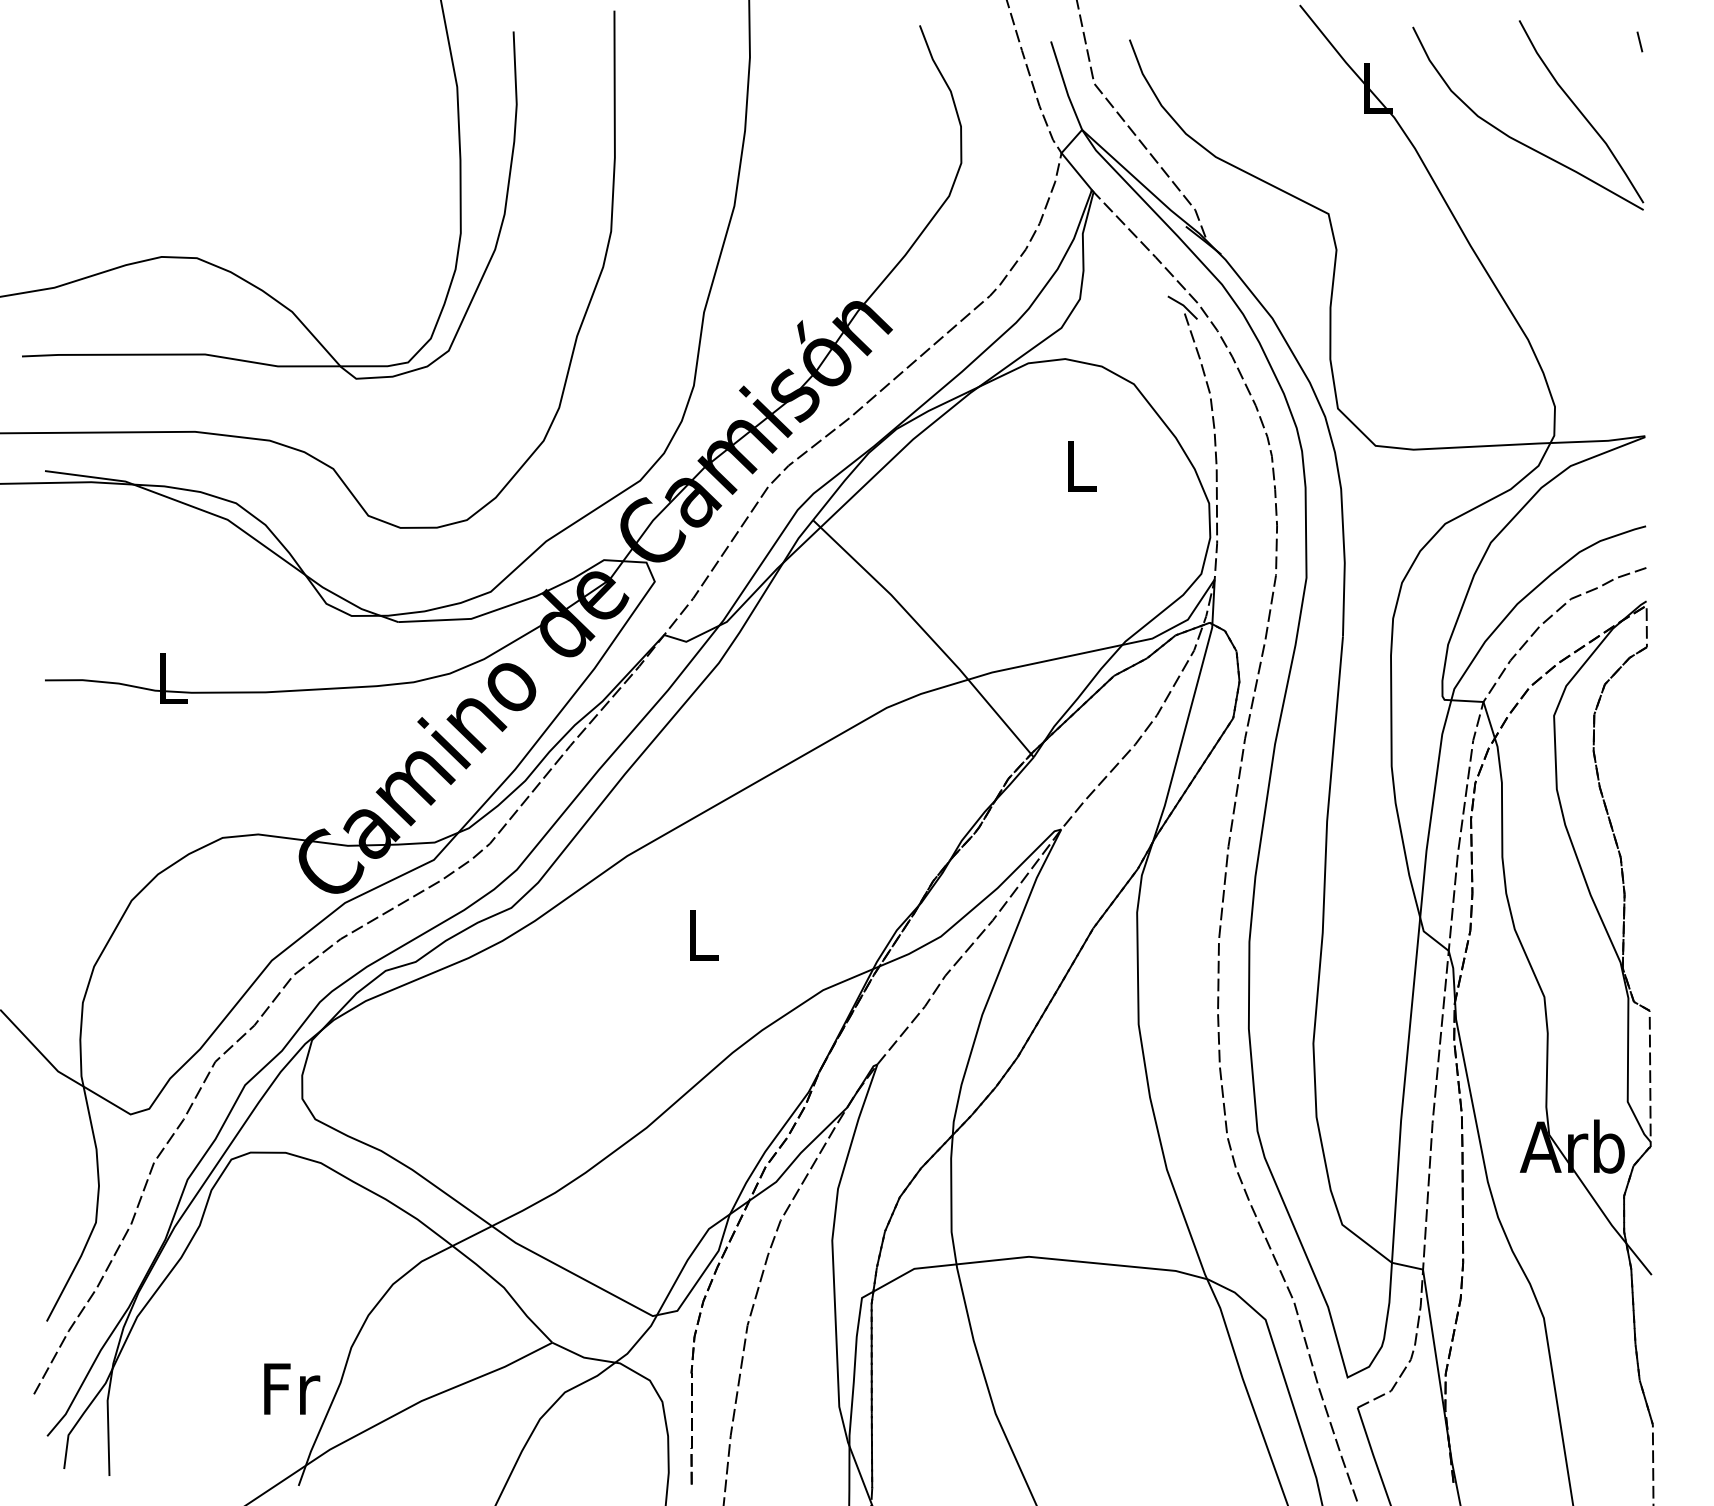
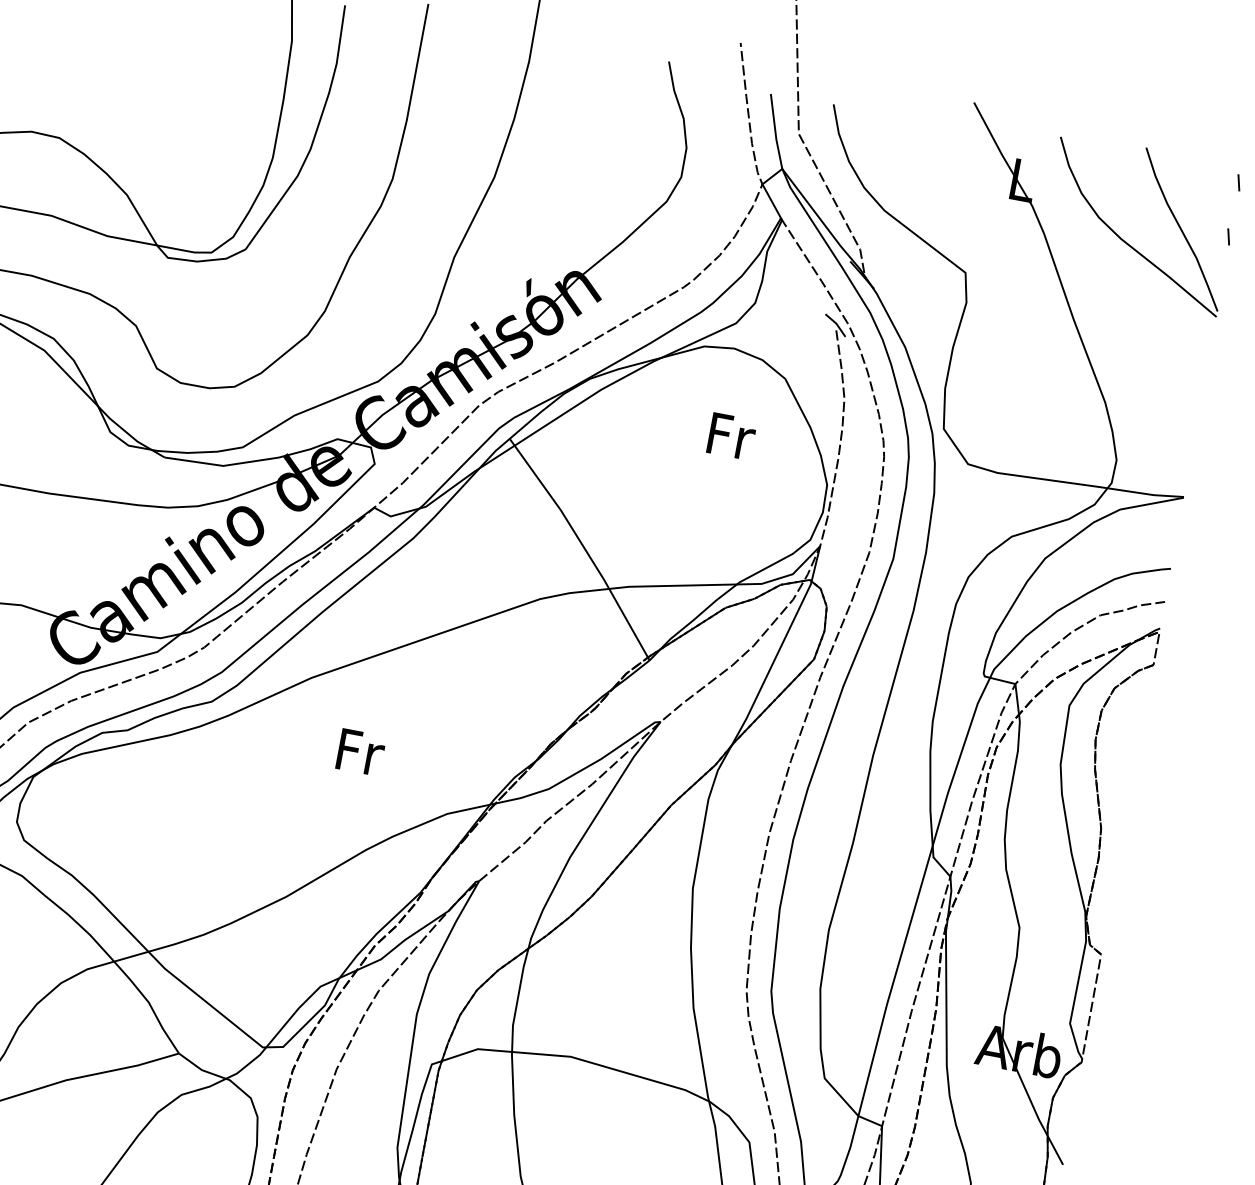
line: (1639, 109) -> (1228, 236), added
text: (1082, 466) -> (732, 436), L -> Fr
text: (704, 934) -> (361, 751), L -> Fr

